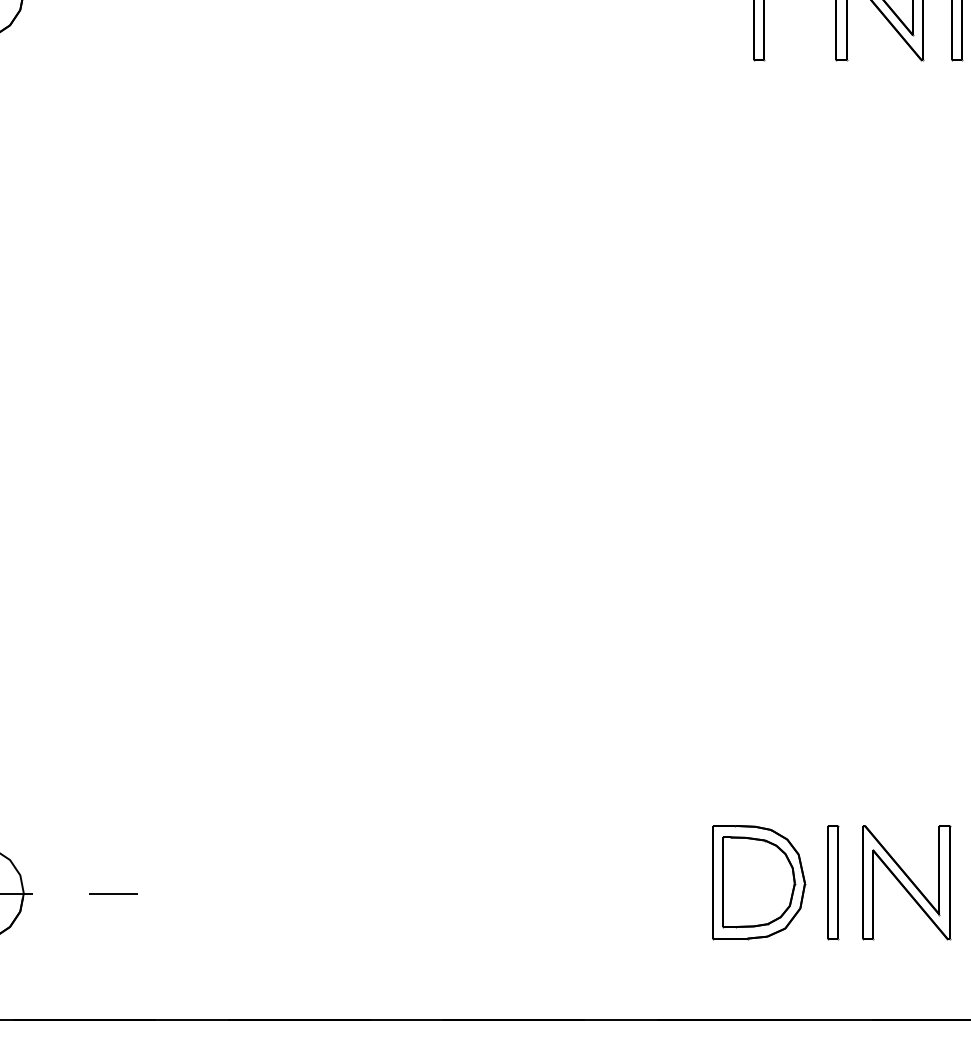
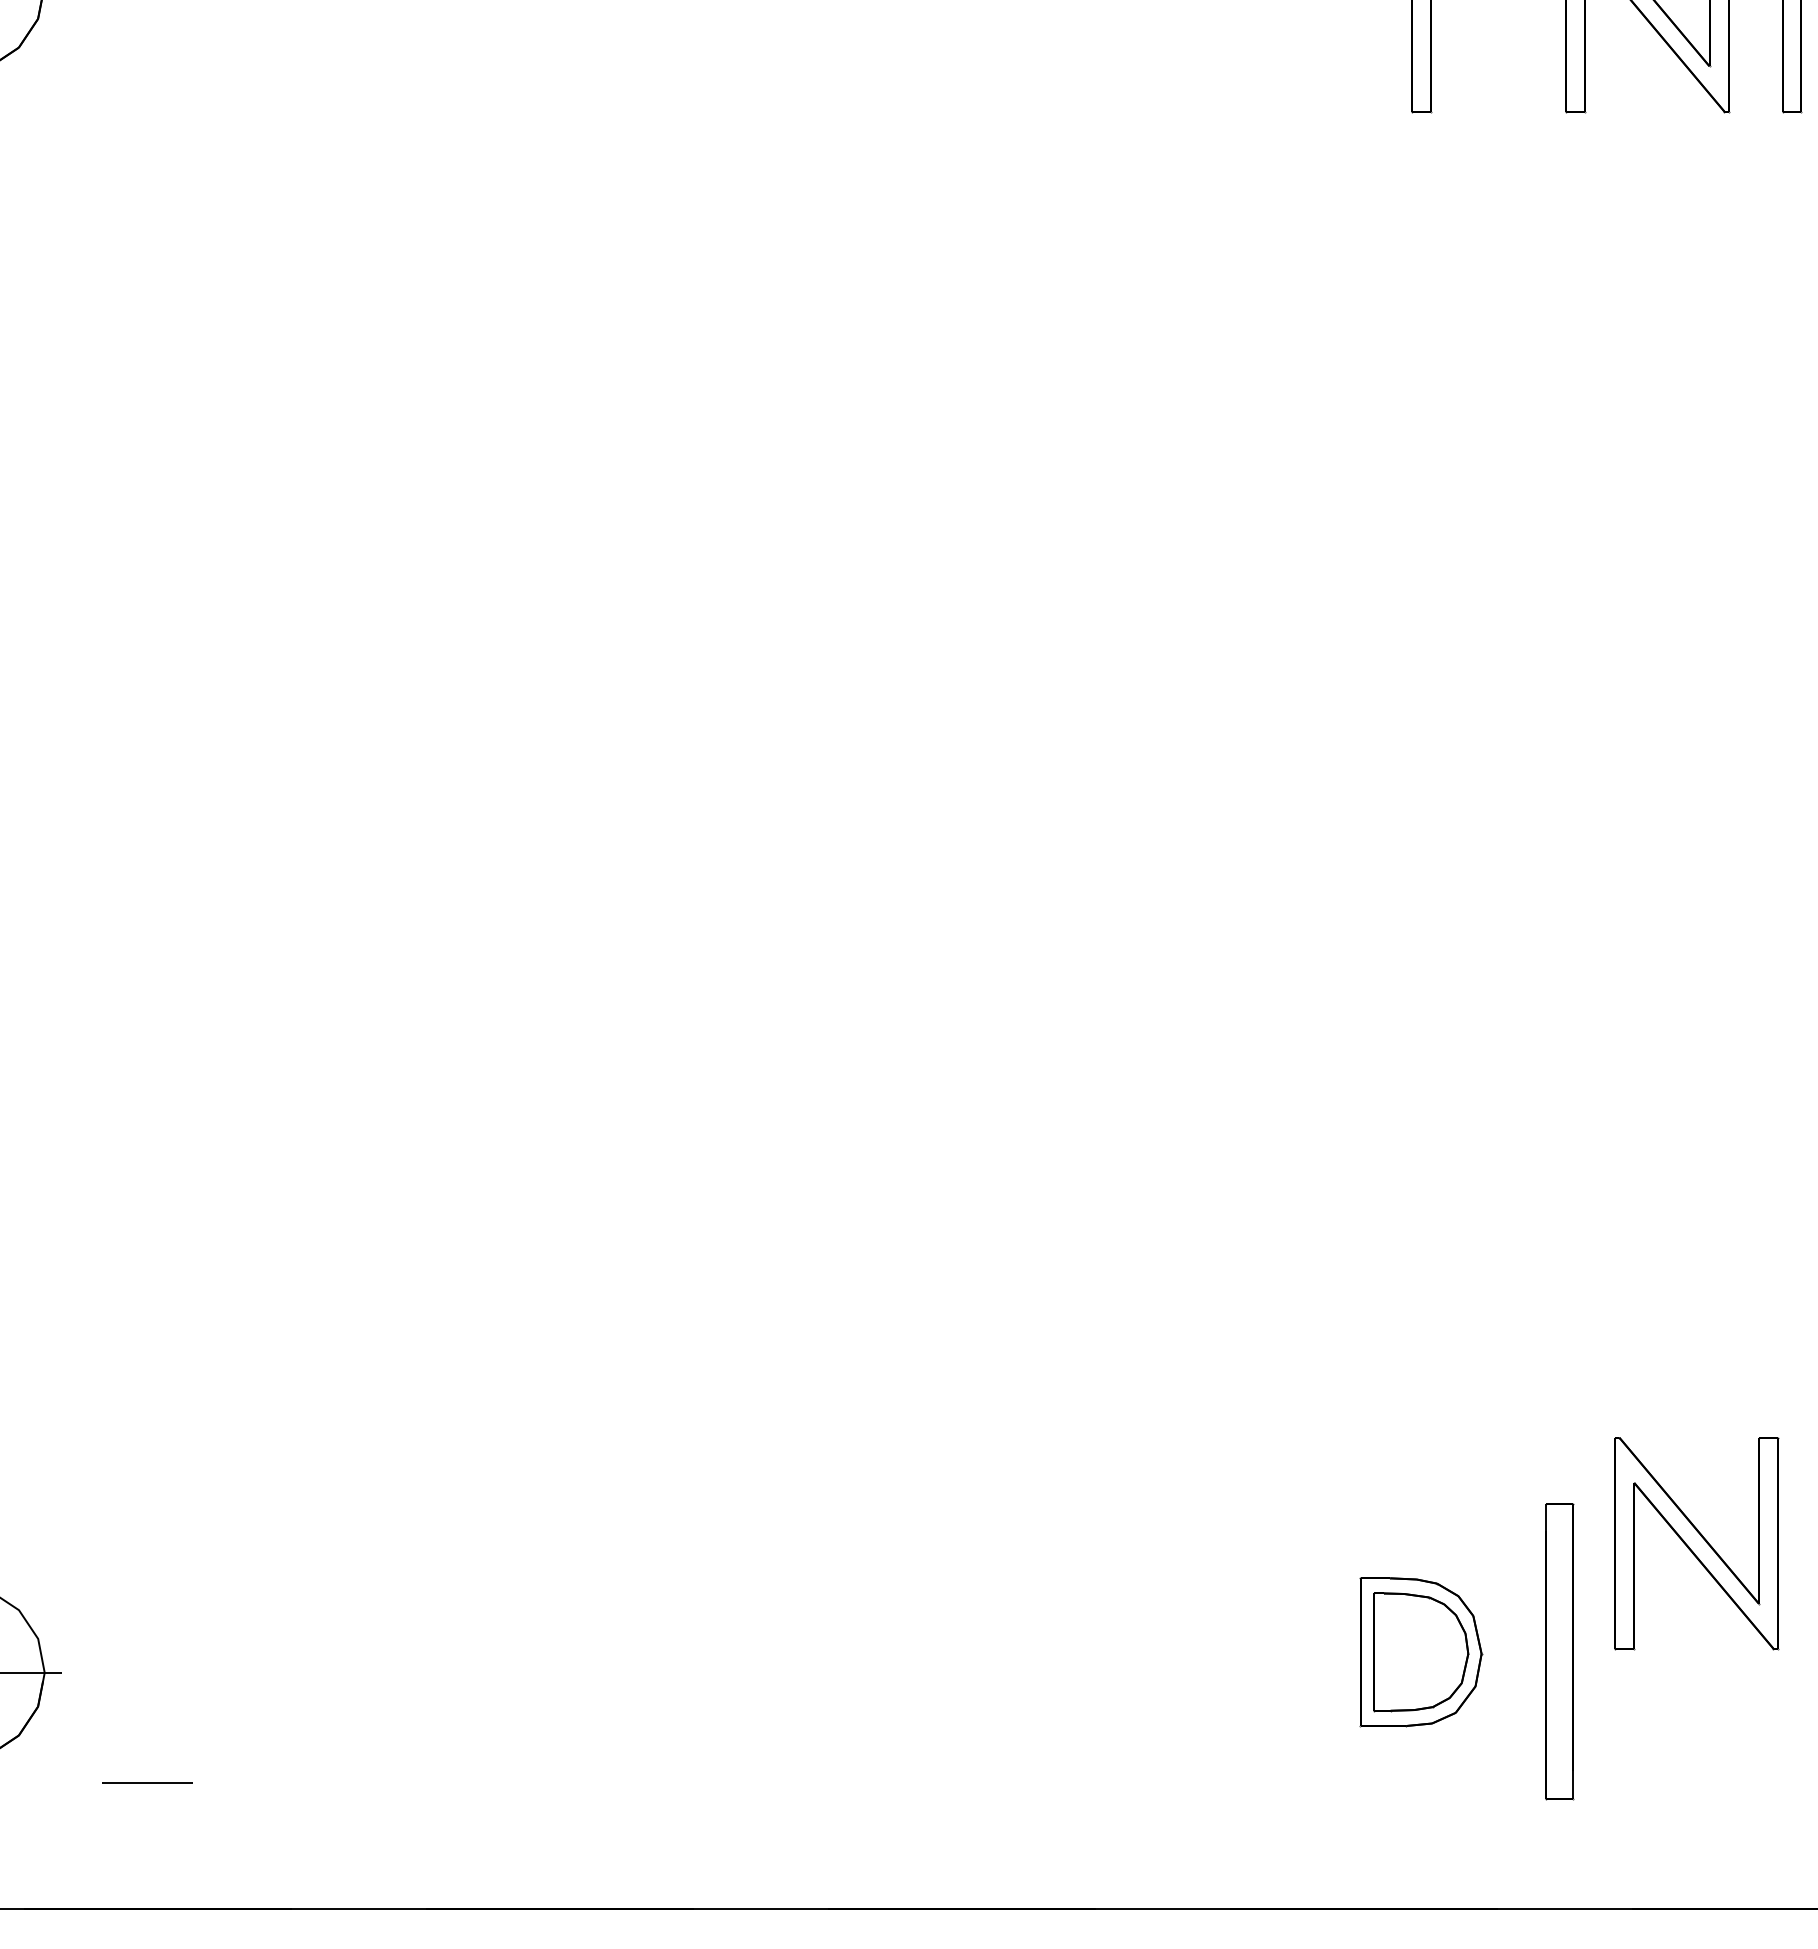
part: (759, 882) -> (1421, 1652), size x0.7
part: (833, 882) -> (1560, 1652), size x1.4
part: (906, 882) -> (1697, 1543), moved
line: (113, 893) -> (147, 1783), moved

